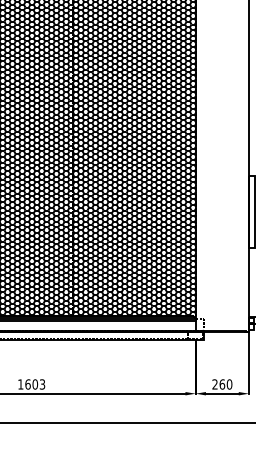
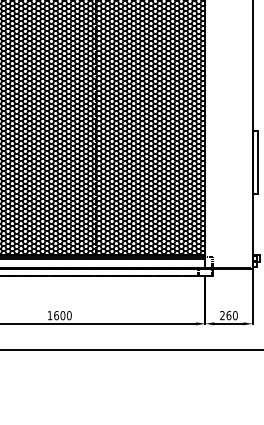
text: (41, 384) -> (68, 315), 1603 -> 1600

